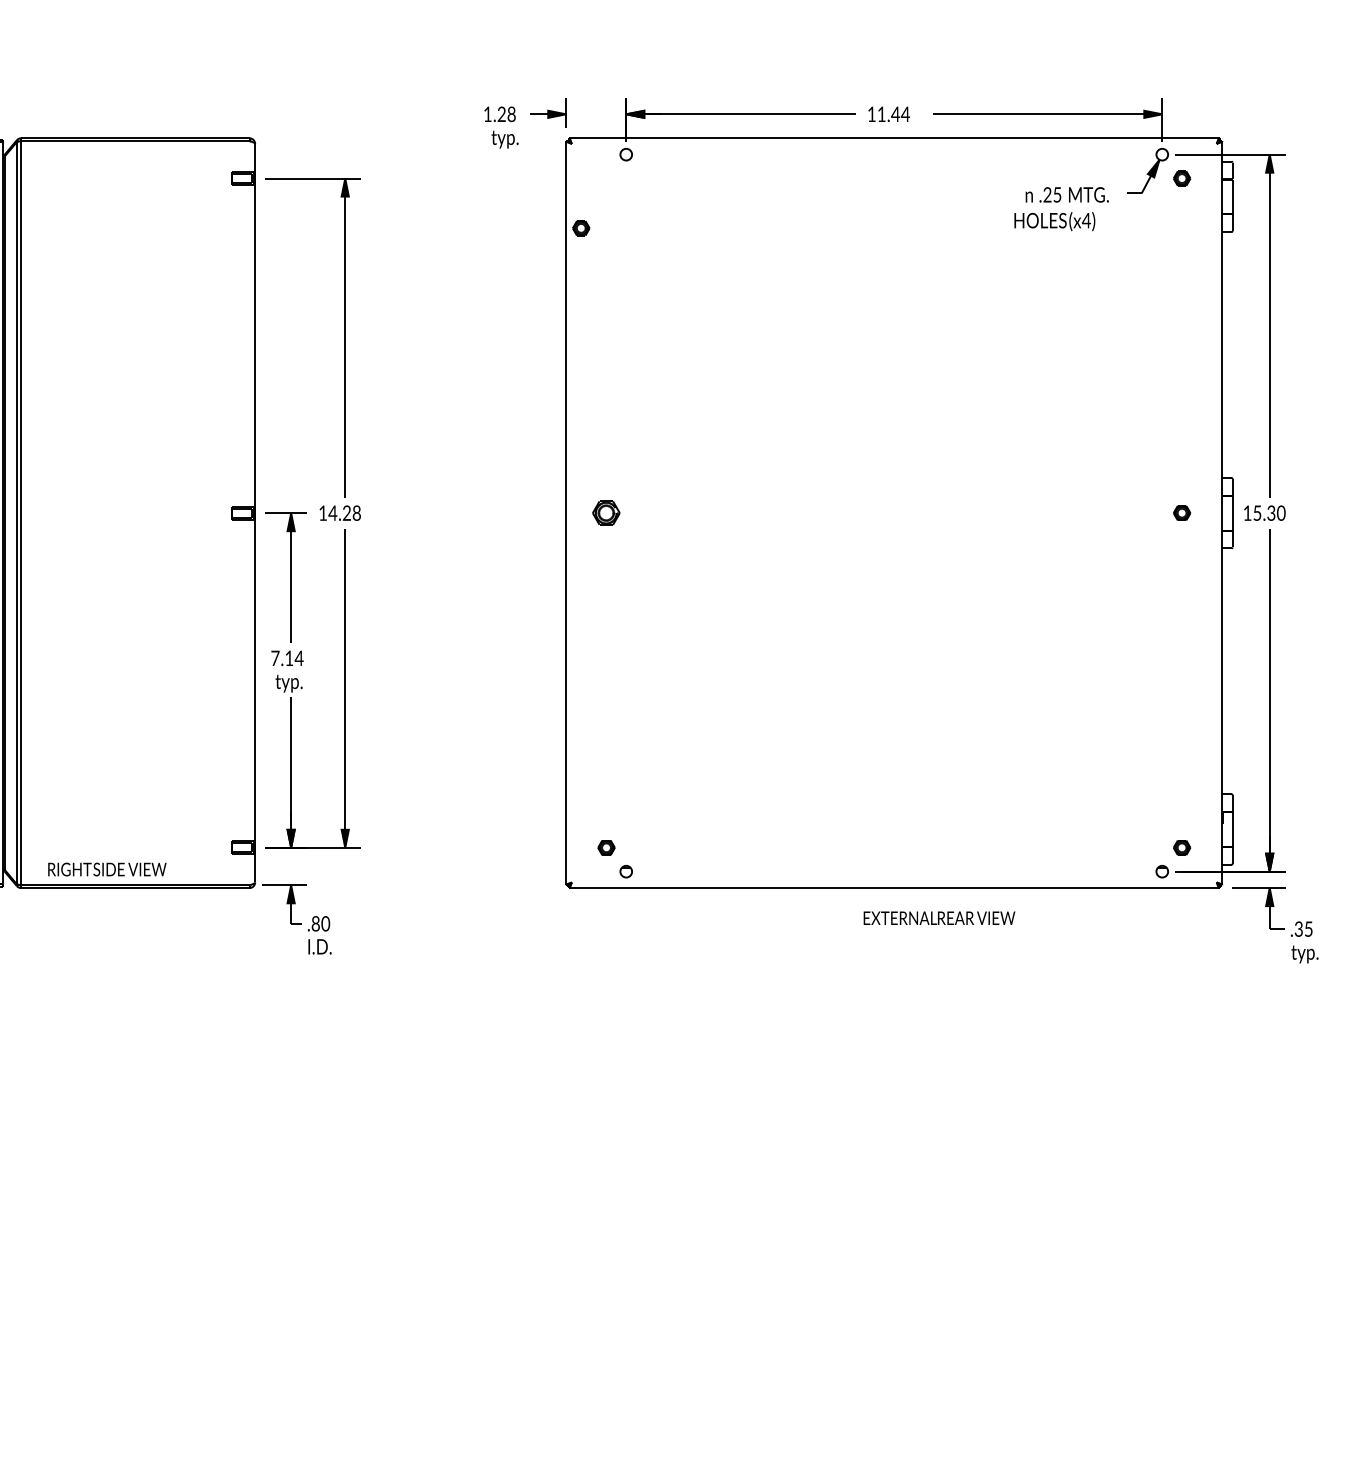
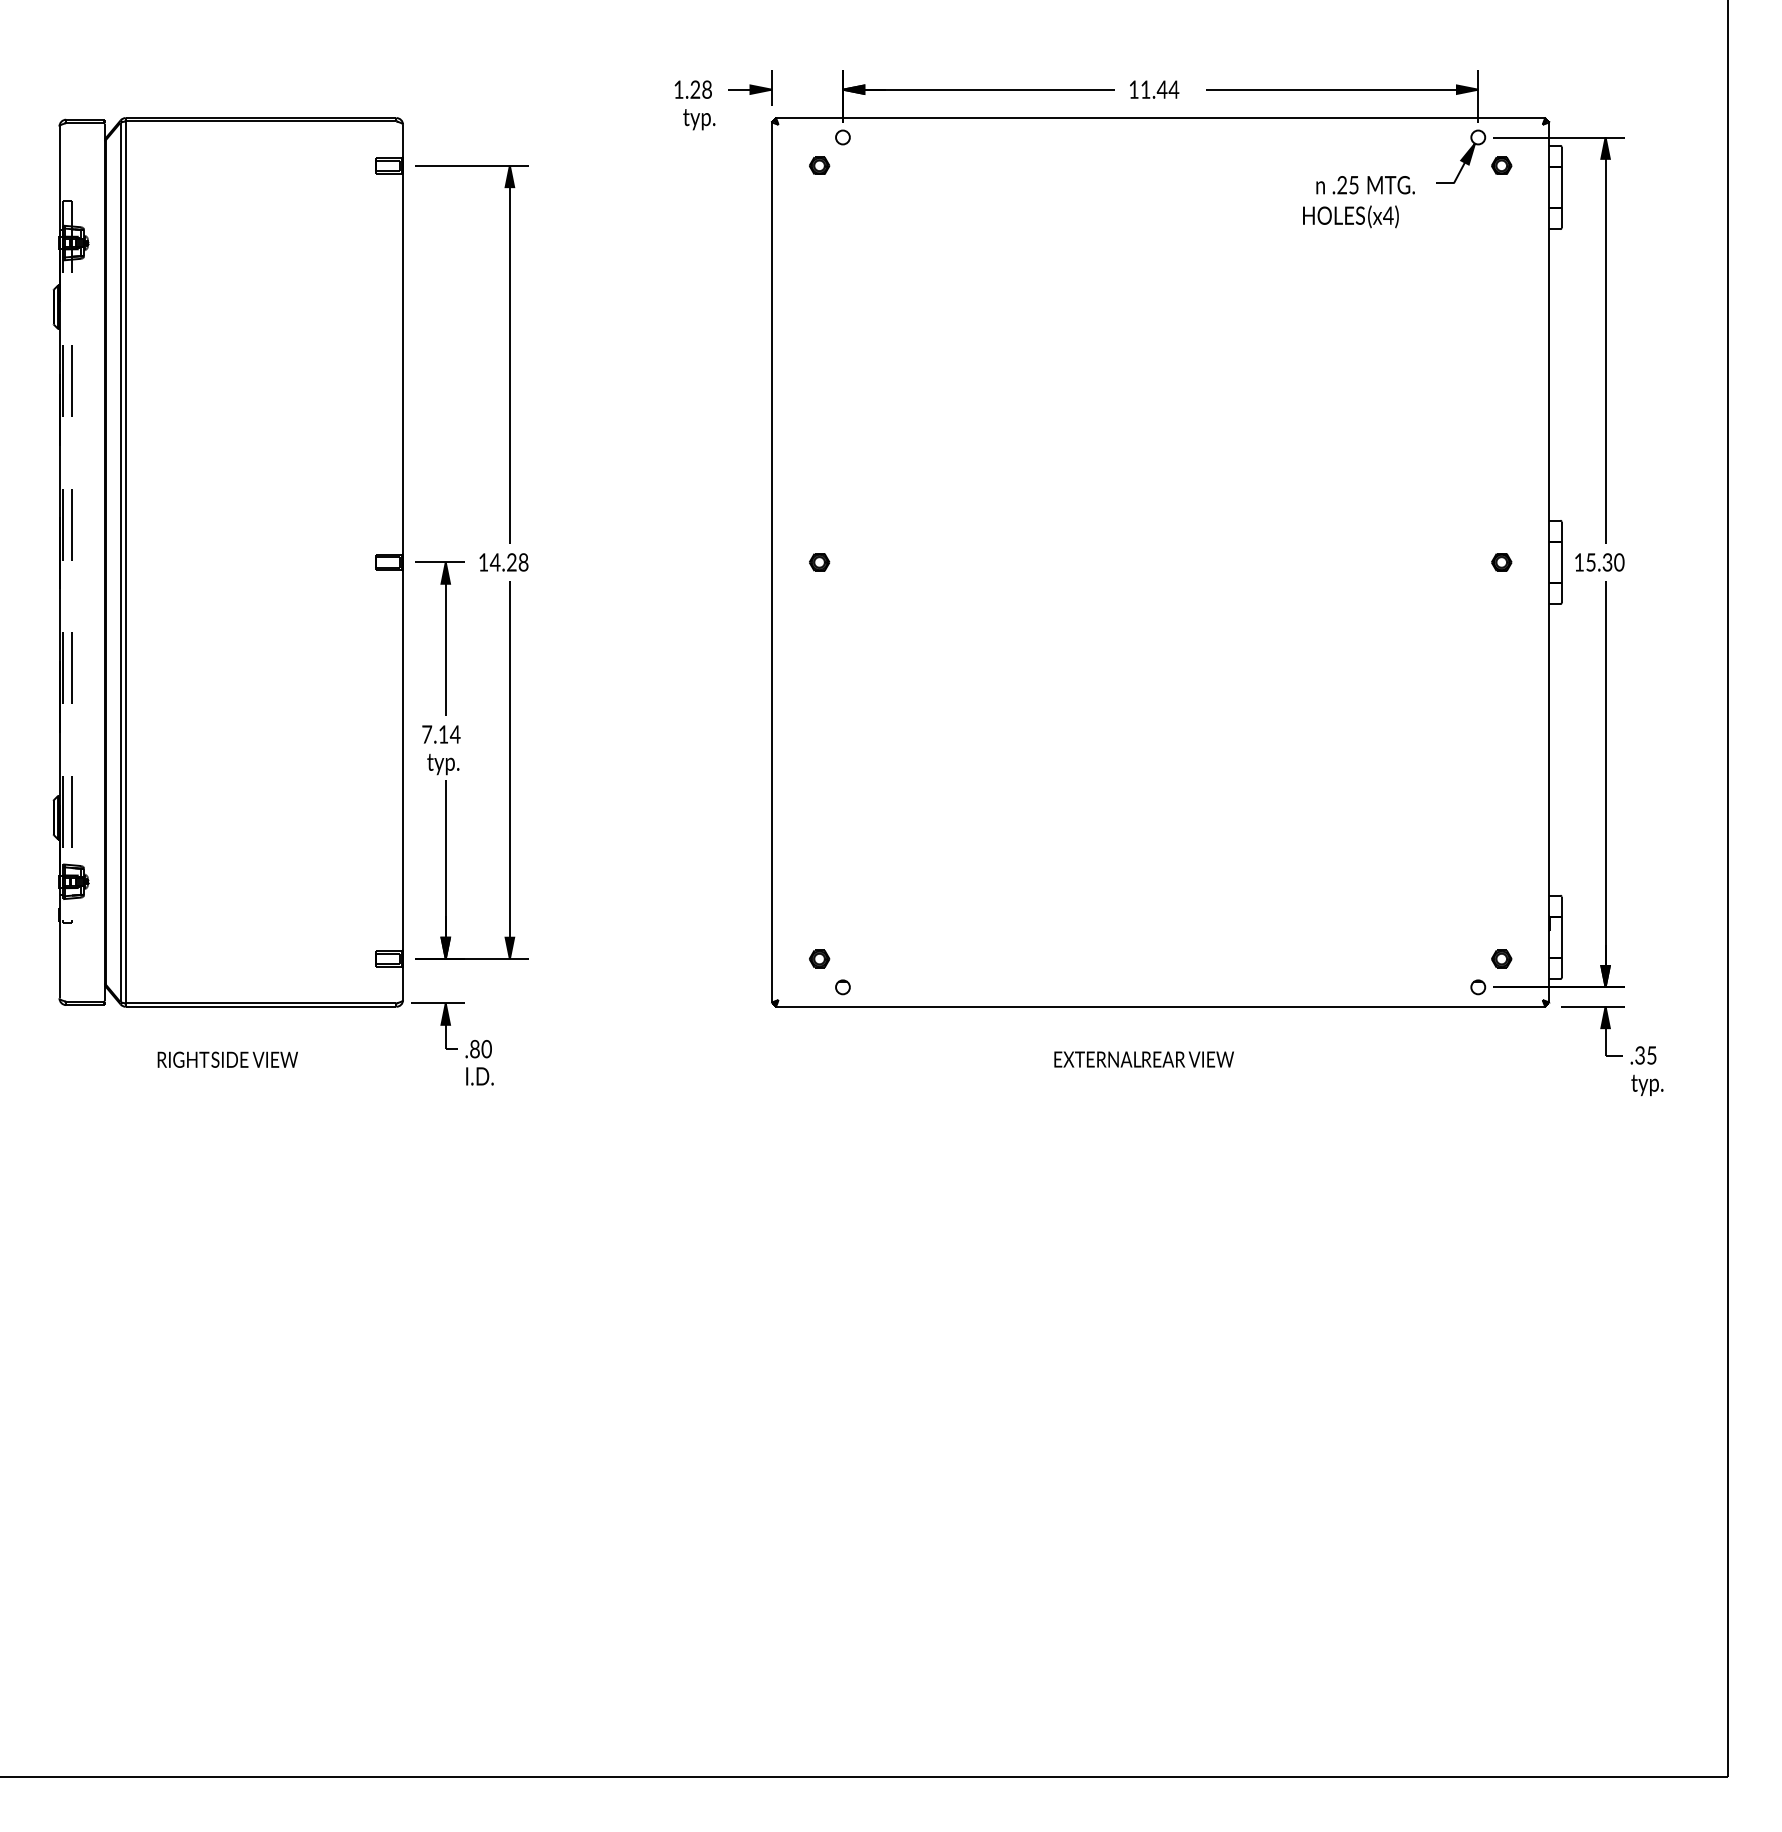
part: (581, 228) -> (819, 165), moved
part: (606, 513) -> (819, 562), size x0.62
text: (107, 869) -> (227, 1059), moved
text: (938, 918) -> (1143, 1059), moved

